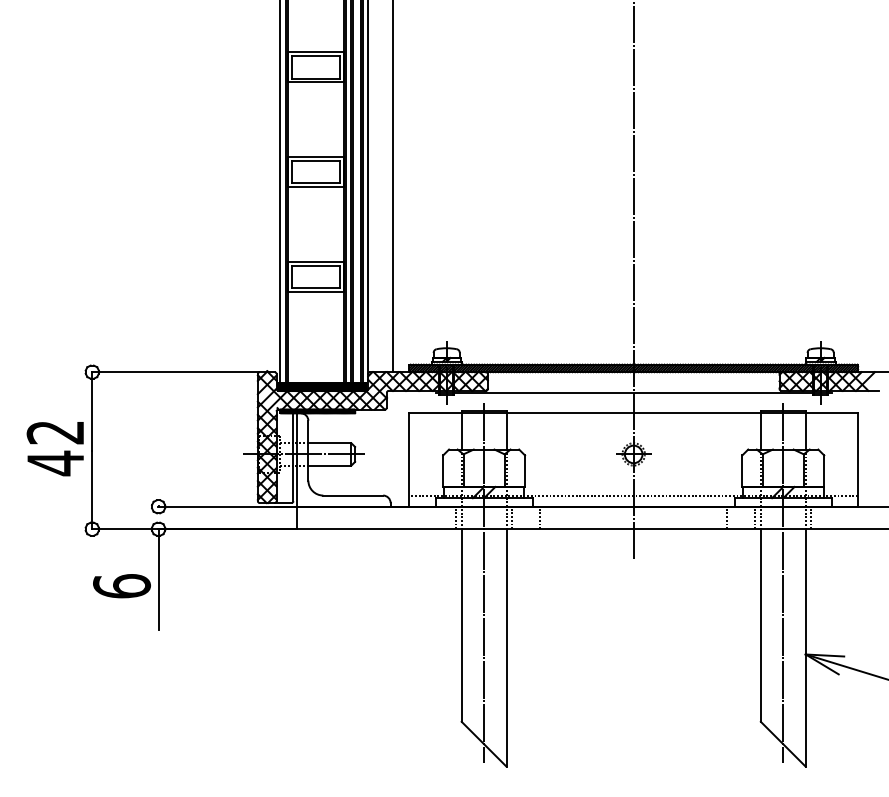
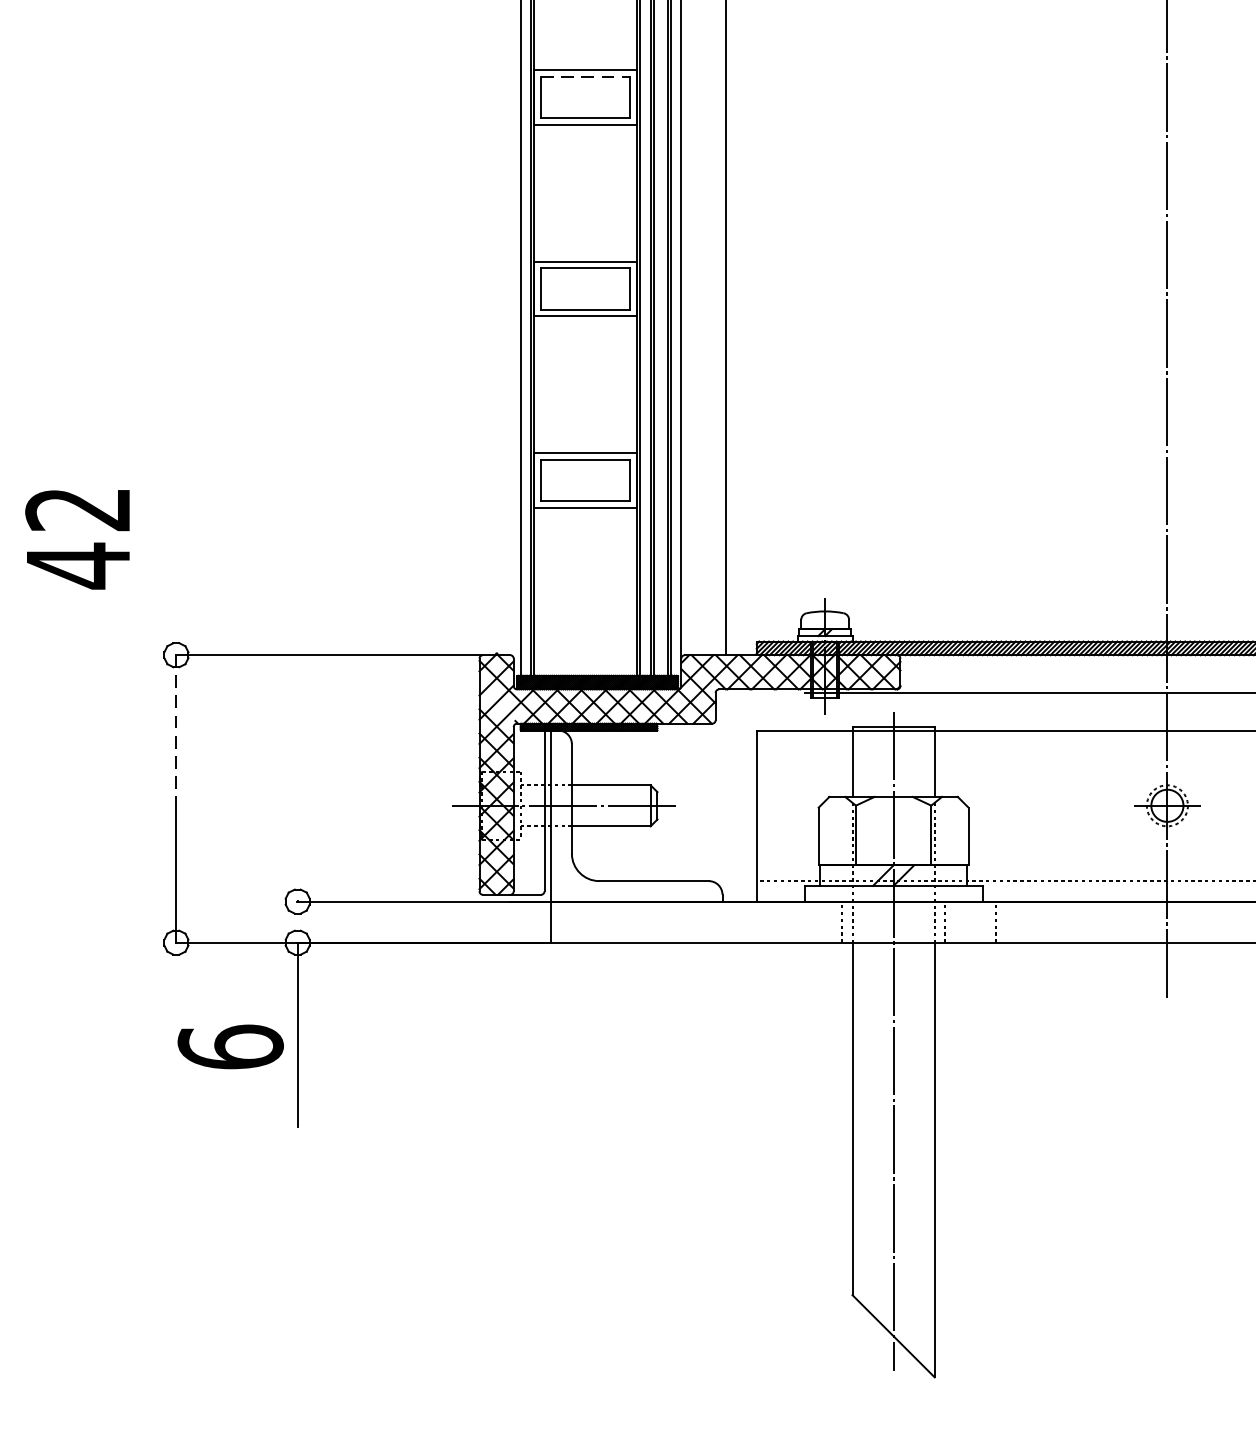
line: (316, 56) -> (586, 77), solid -> dashed
line: (92, 411) -> (176, 727), solid -> dashed
text: (54, 449) -> (76, 540), moved

